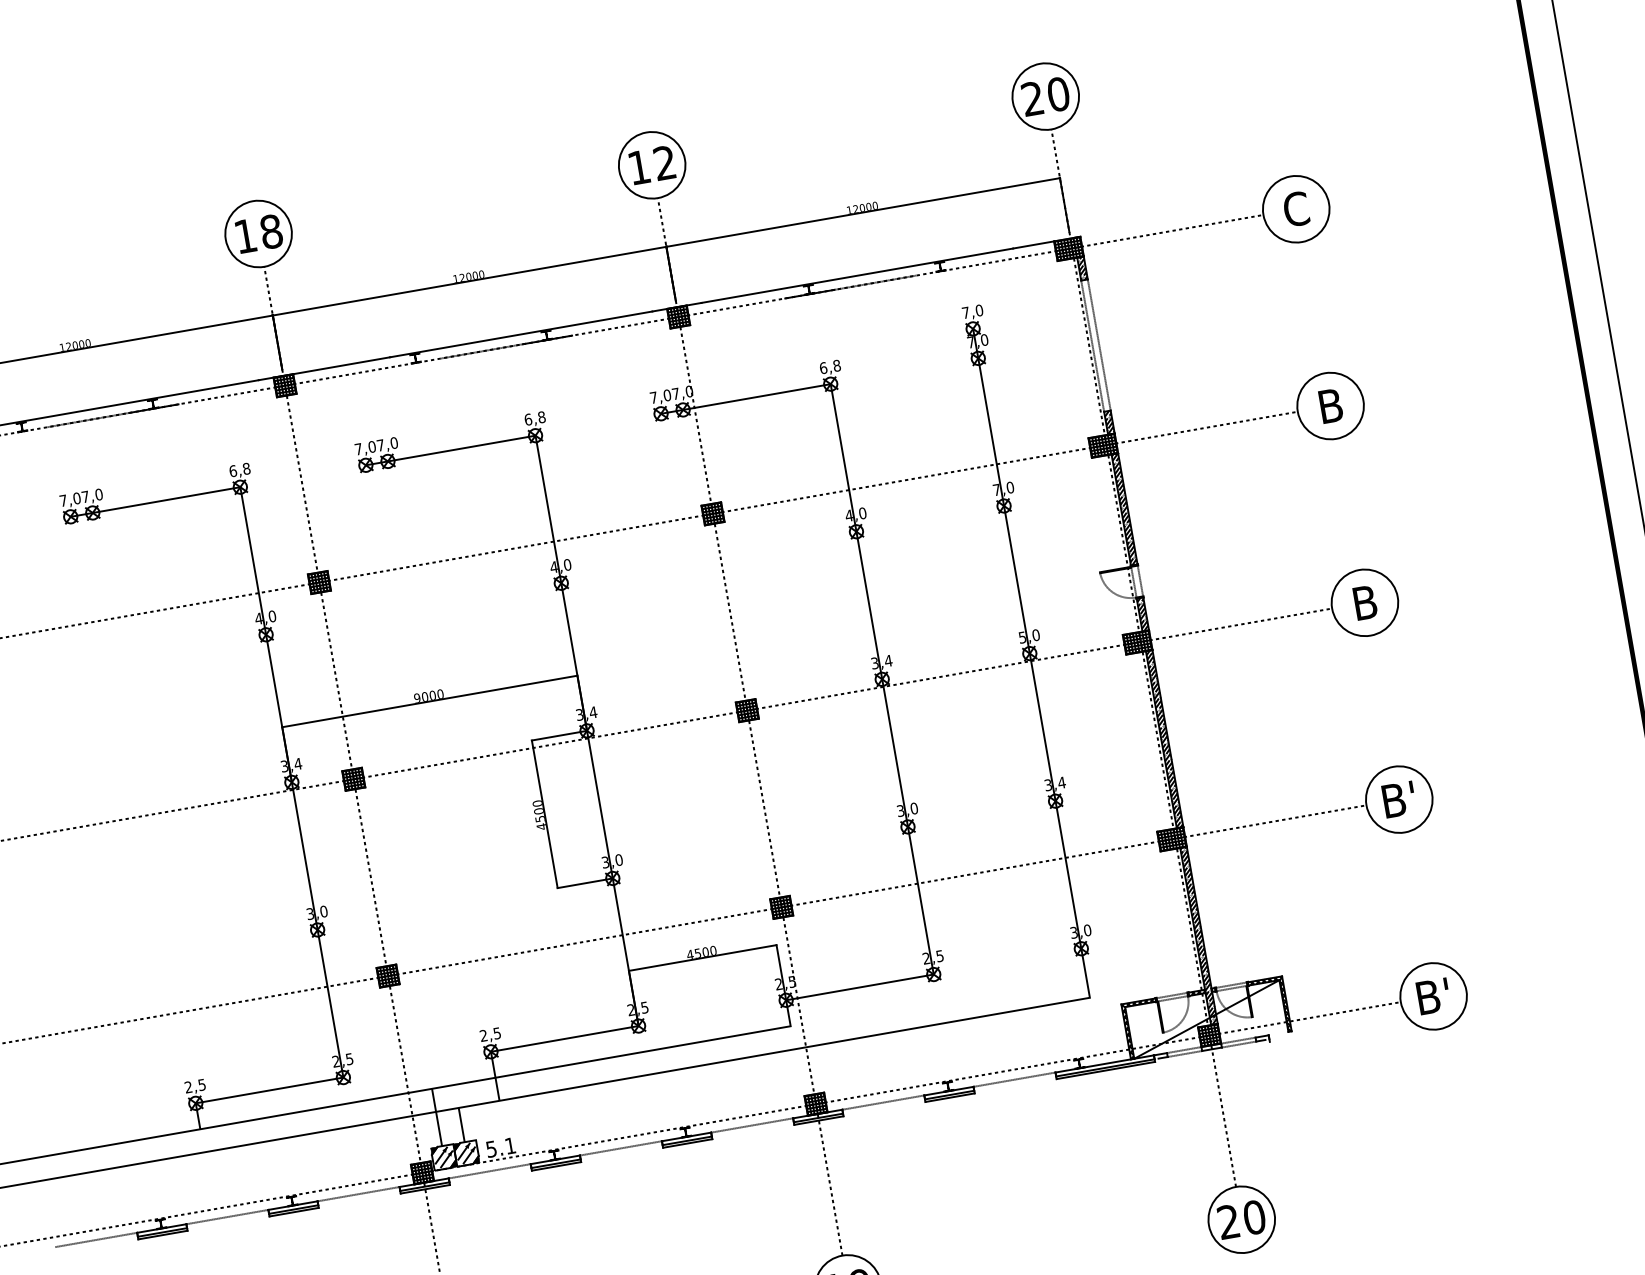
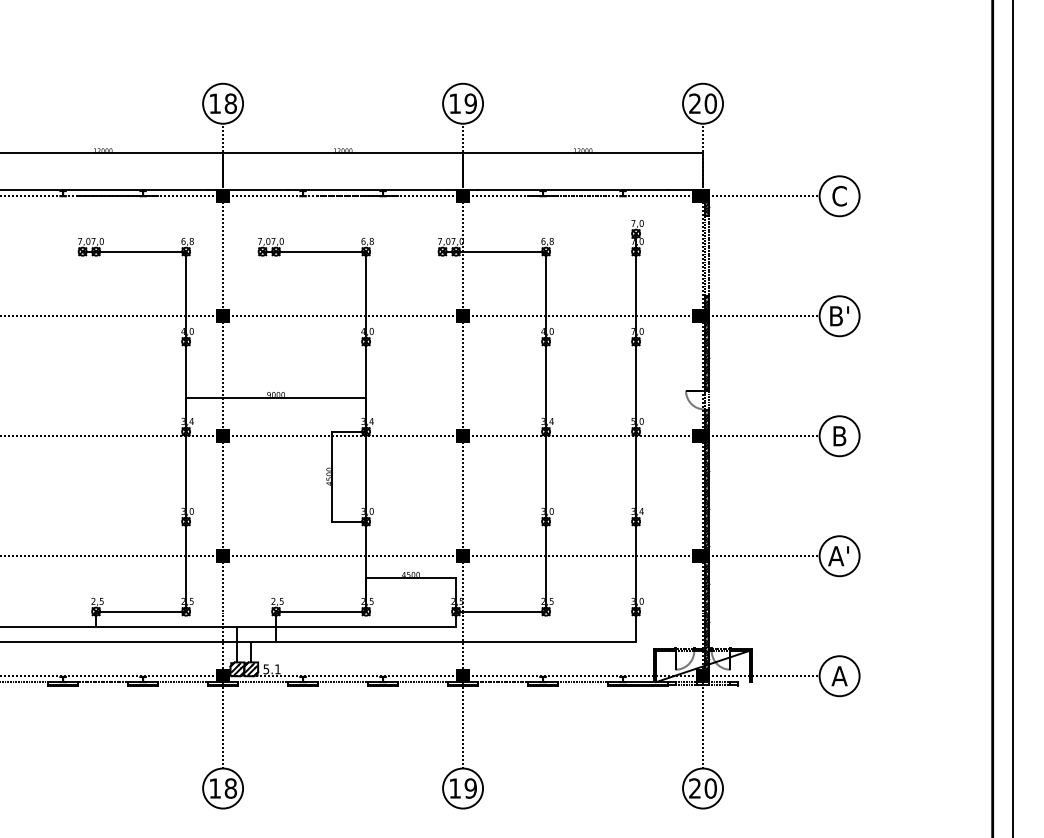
text: (664, 162) -> (470, 103), 12 -> 19
text: (1330, 406) -> (839, 316), B -> B'
text: (1394, 800) -> (836, 556), B' -> A'
text: (1433, 996) -> (839, 676), B' -> A

